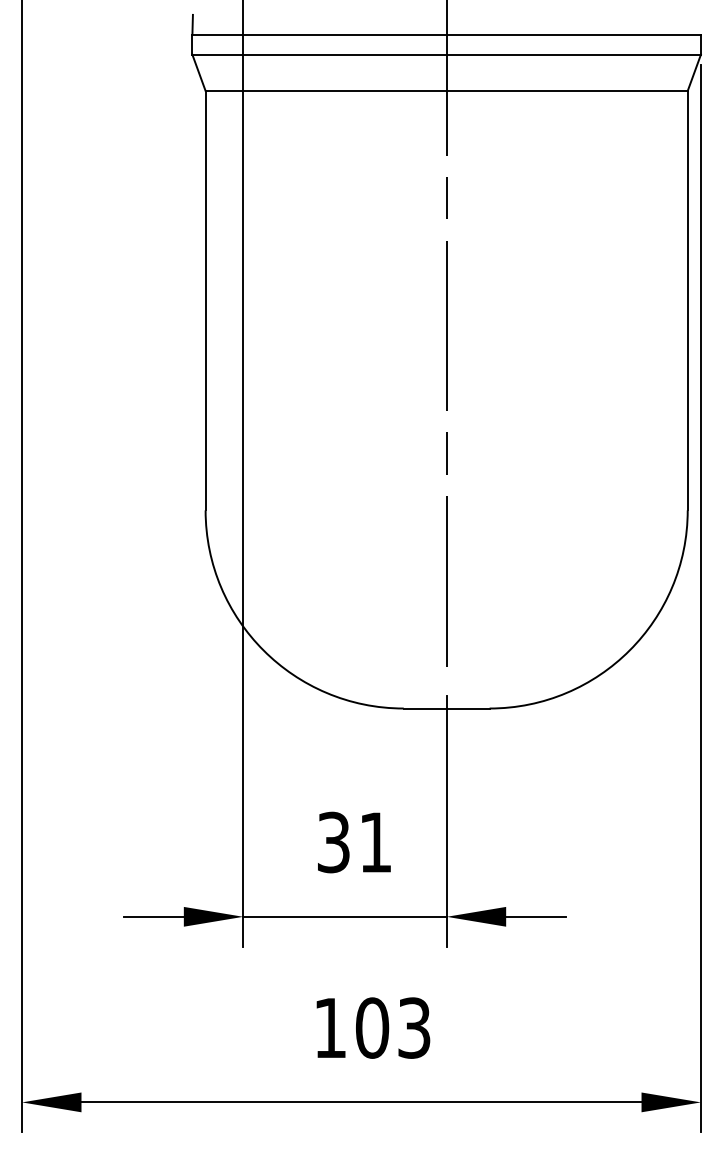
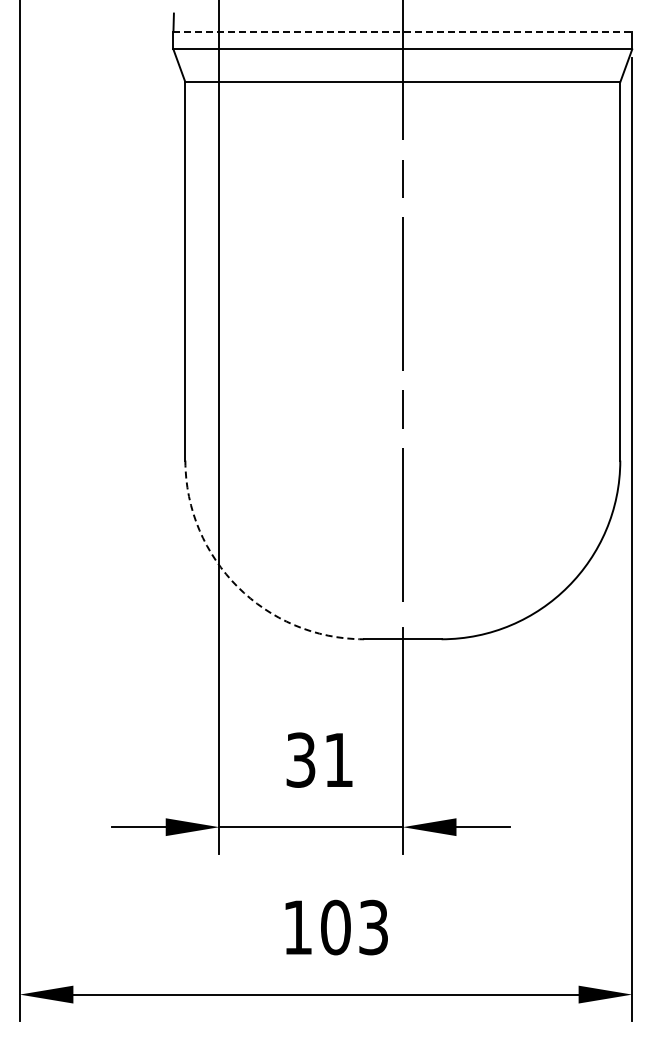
line: (447, 34) -> (403, 31), solid -> dashed
arc: (263, 650) -> (237, 586), solid -> dashed

